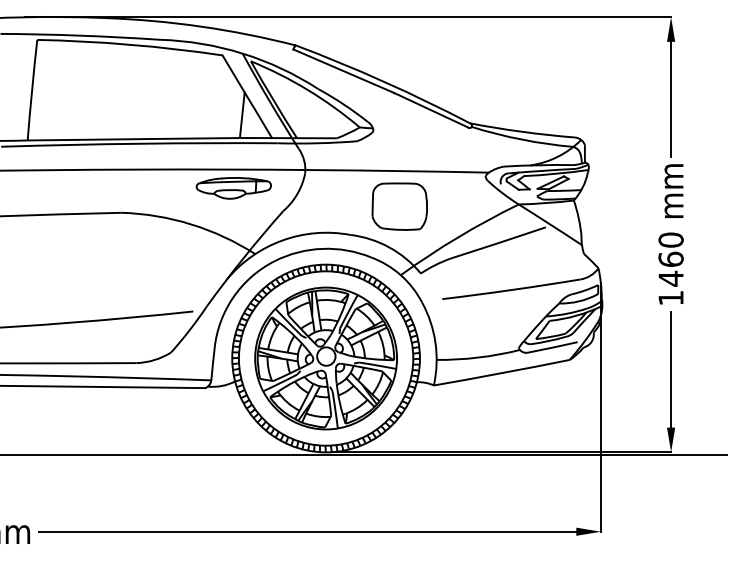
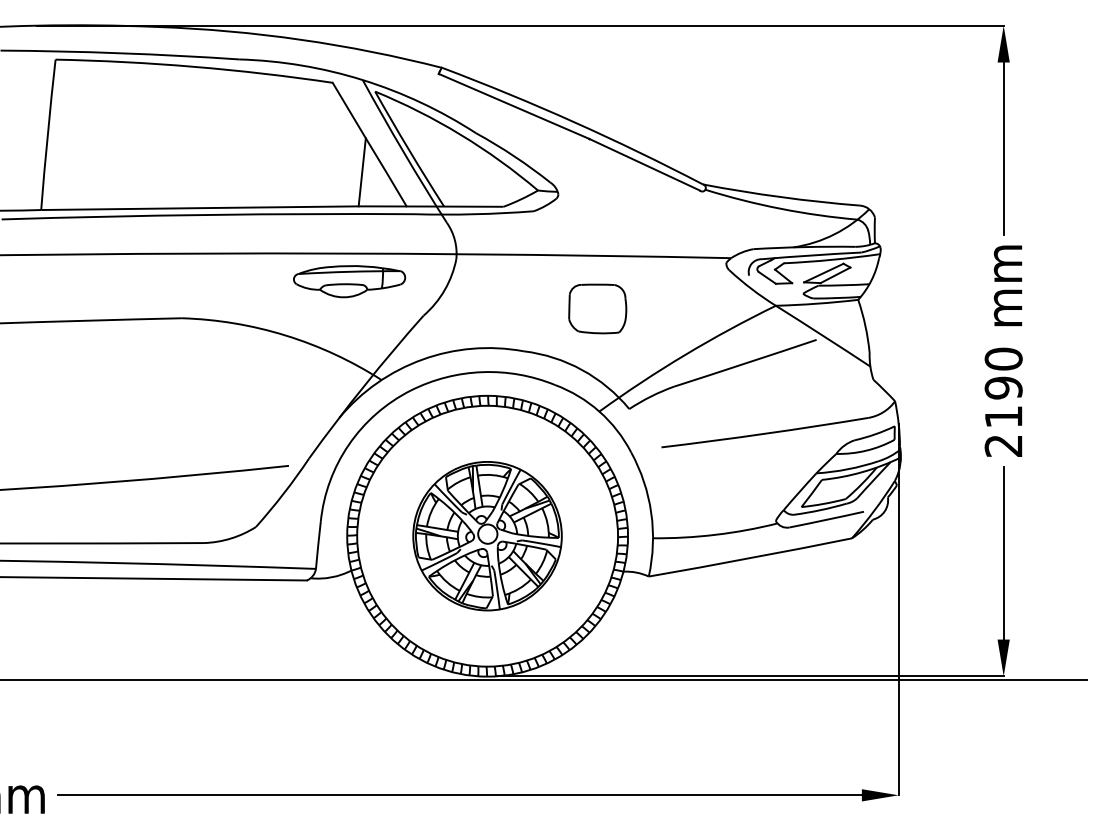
part: (399, 206) -> (597, 308), size x0.7
text: (670, 278) -> (1002, 416), 1460 -> 2190
part: (325, 358) -> (486, 536), size x0.7

